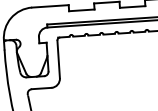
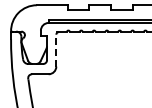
line: (58, 59) -> (56, 50), solid -> dashed

